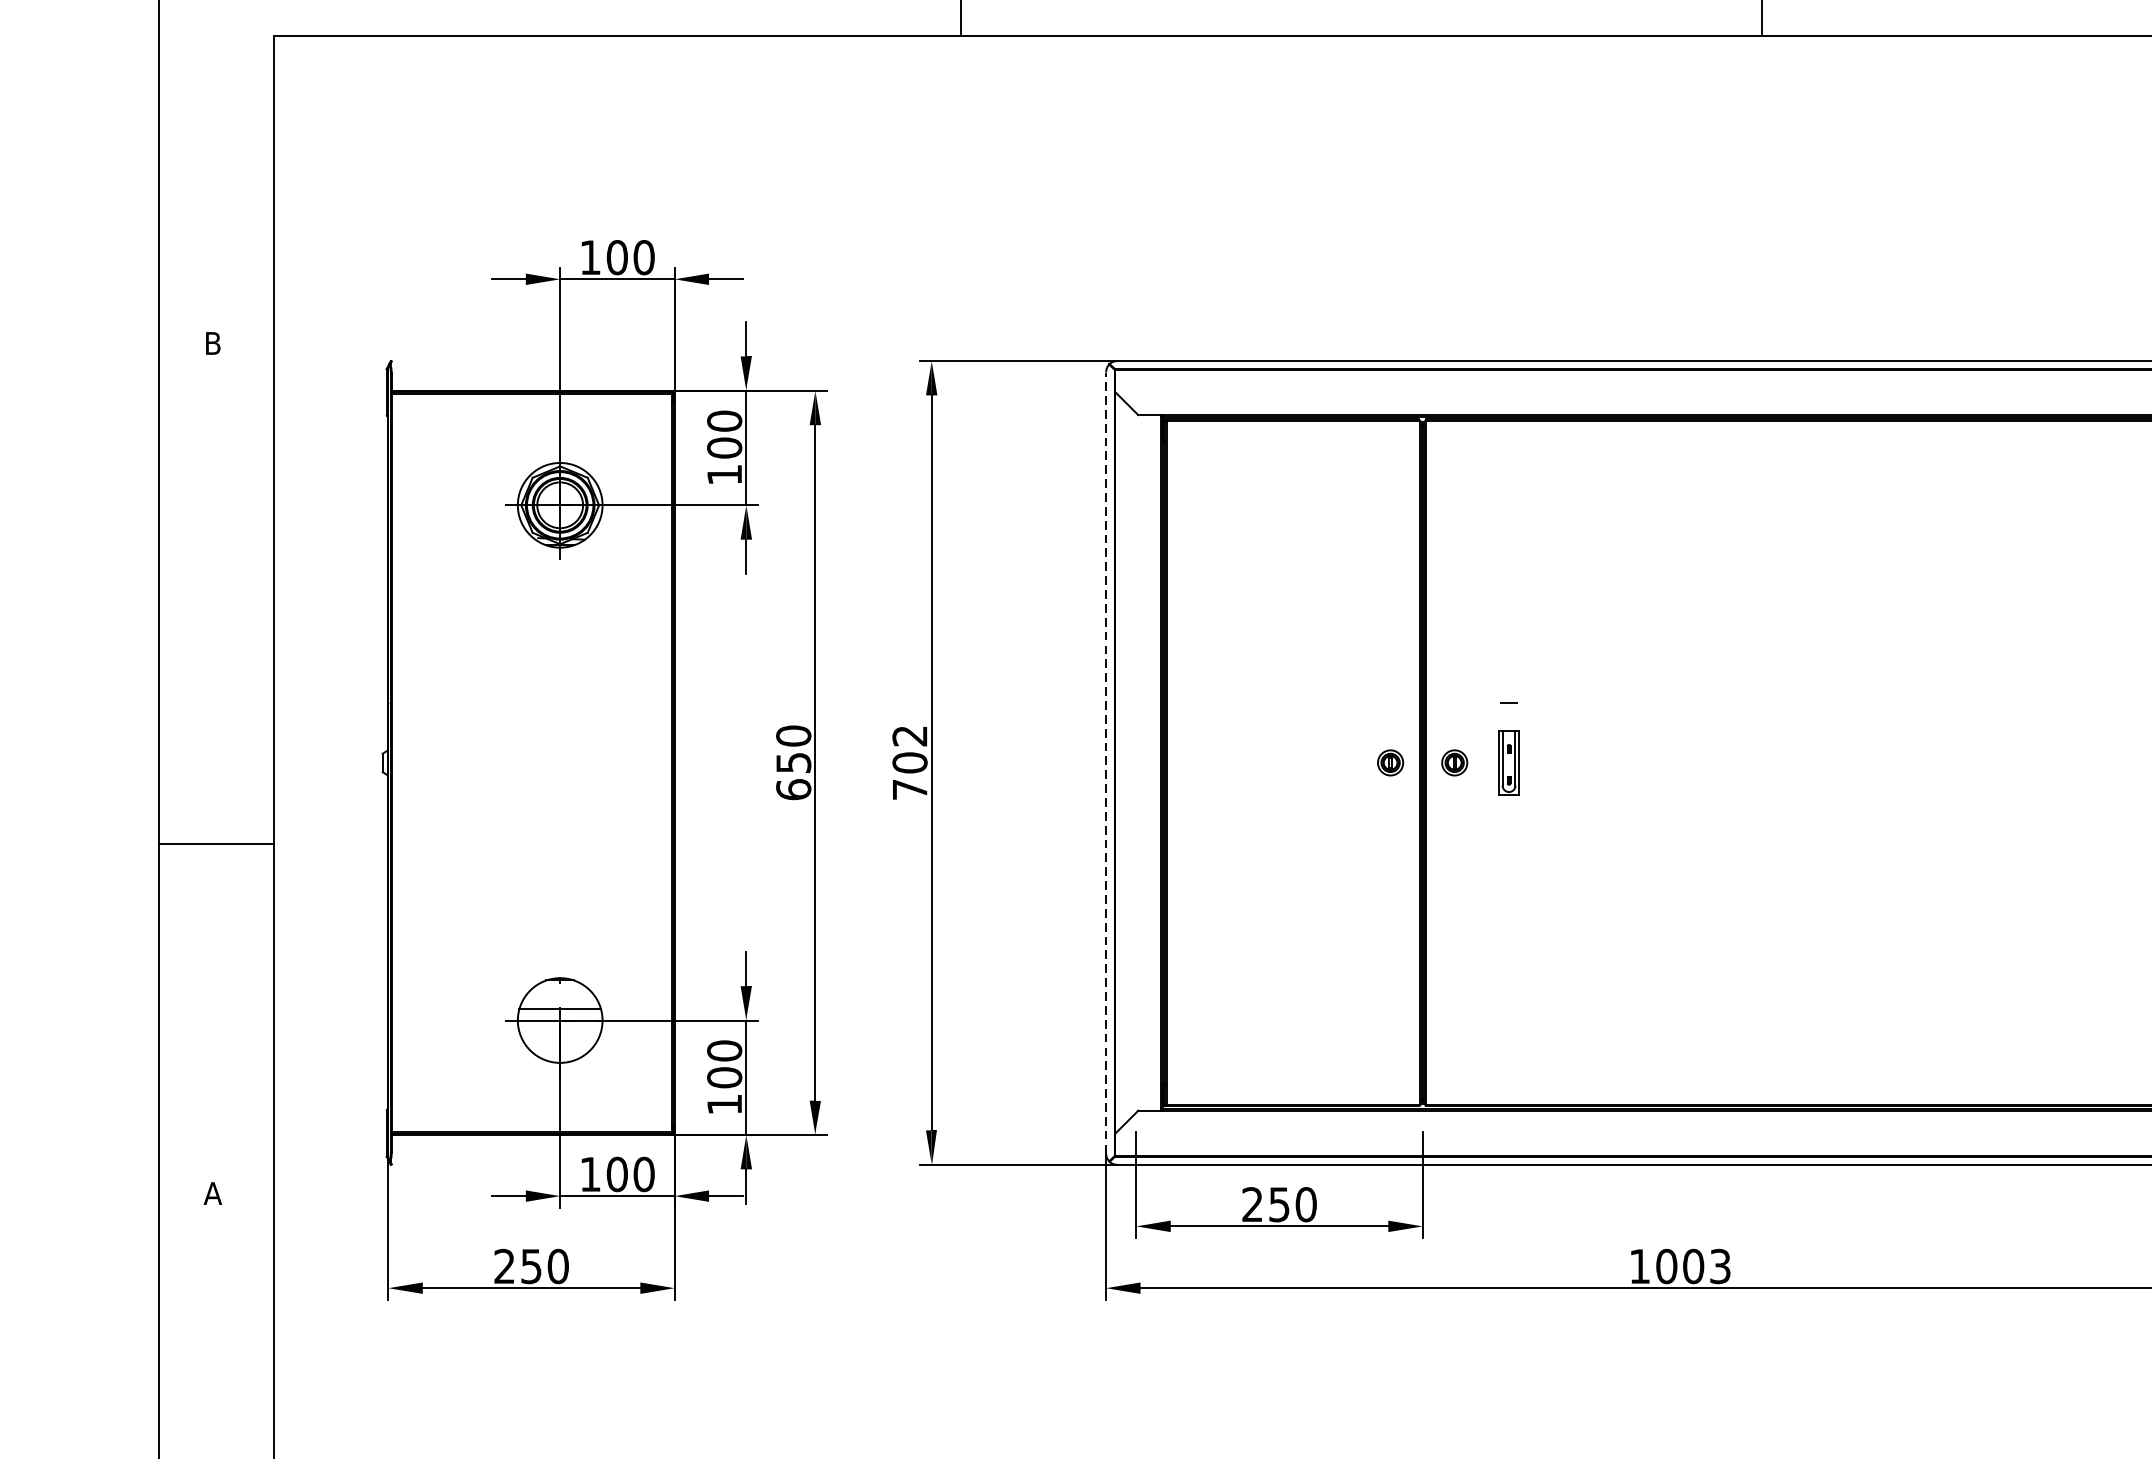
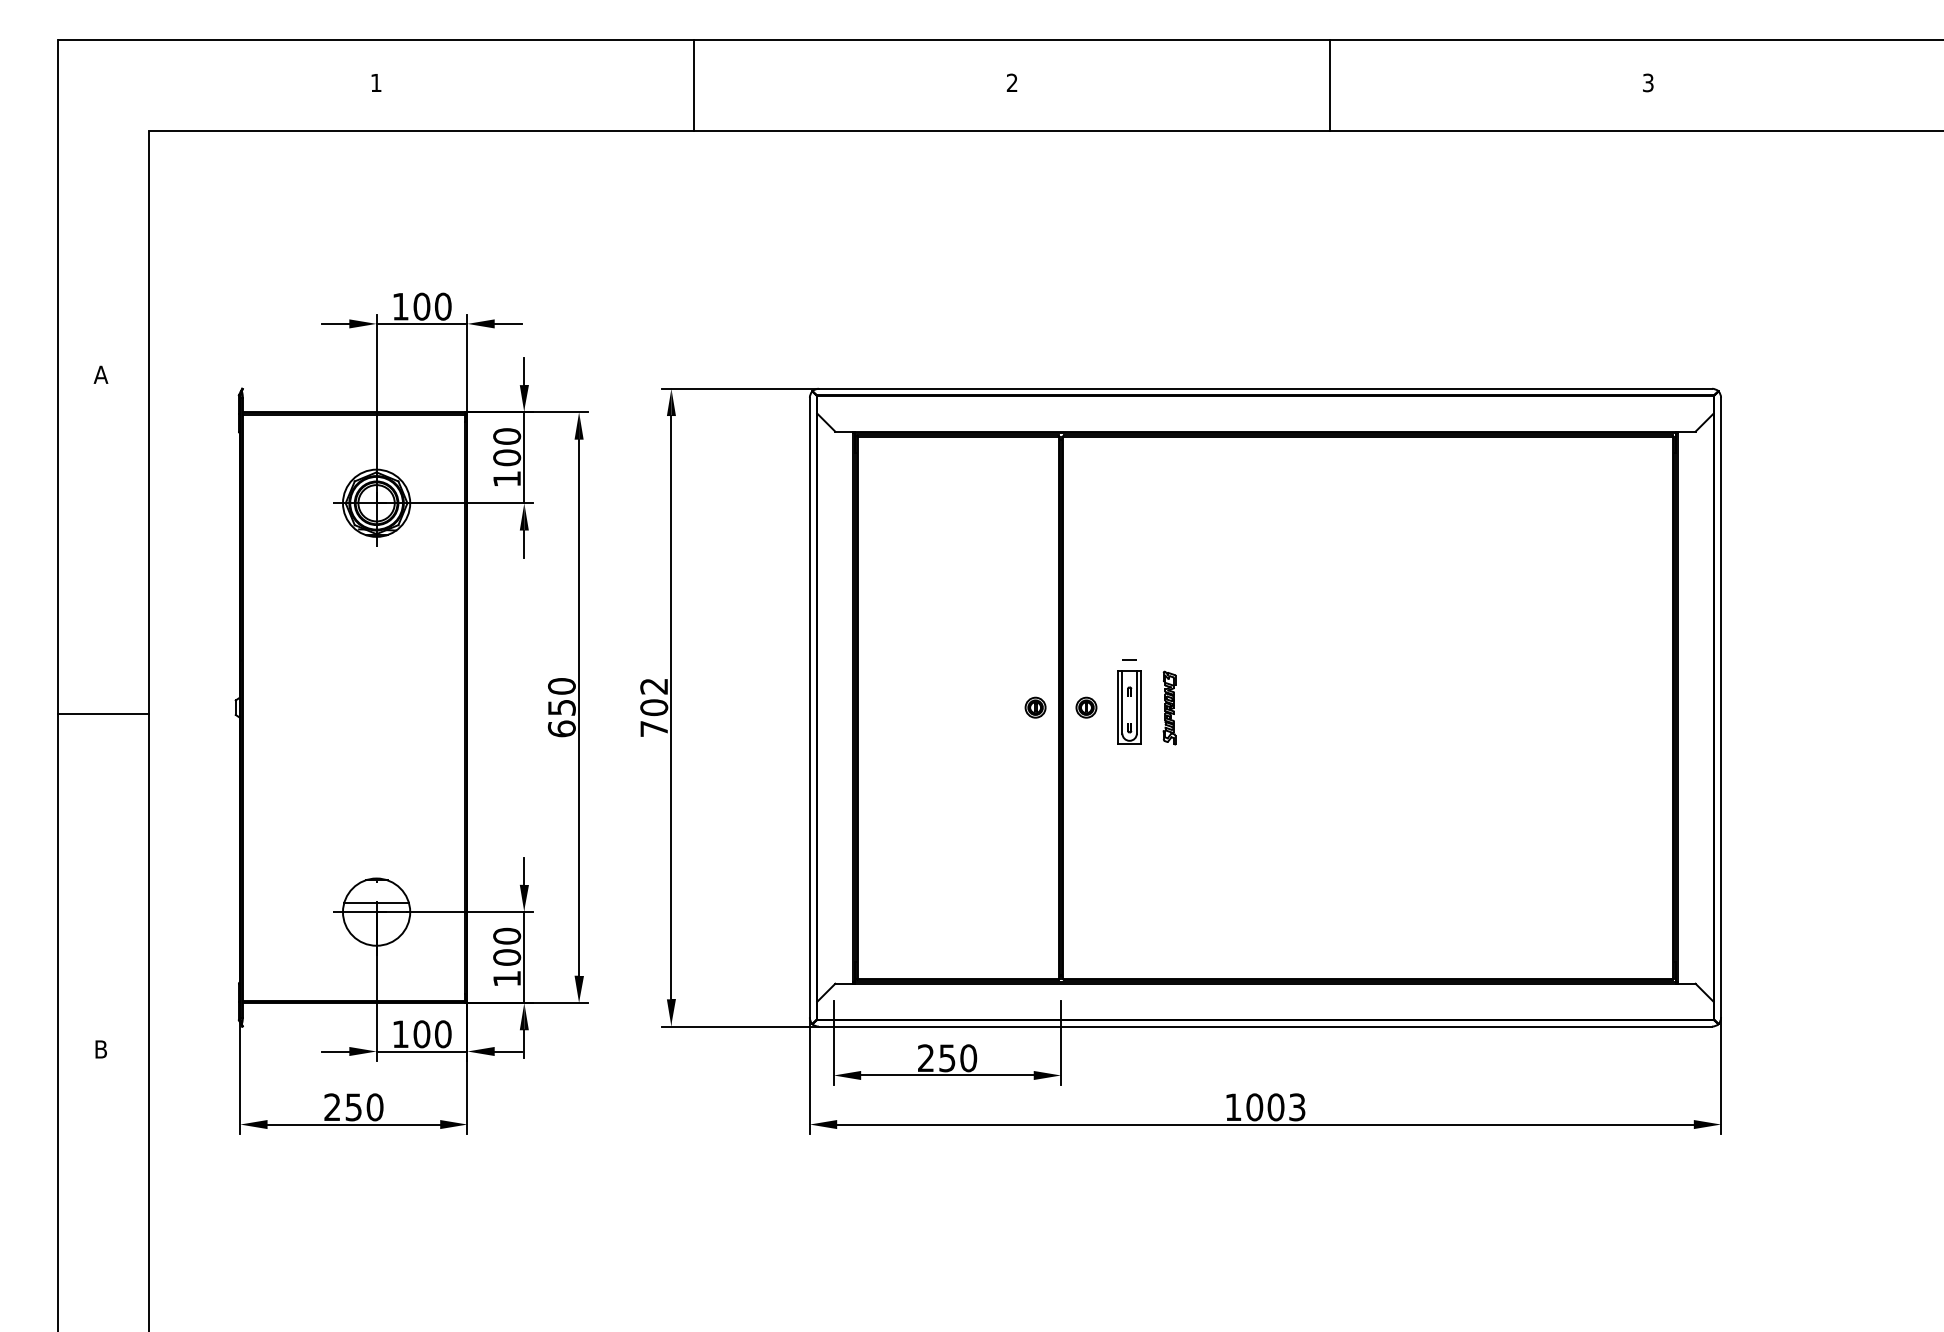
text: (212, 343) -> (100, 374), B -> A
line: (1105, 762) -> (809, 707), dashed -> solid
part: (1508, 762) -> (1129, 707), size x1.43
part: (1559, 762) -> (1169, 707), added
line: (216, 844) -> (103, 714), moved
text: (212, 1193) -> (100, 1049), A -> B

